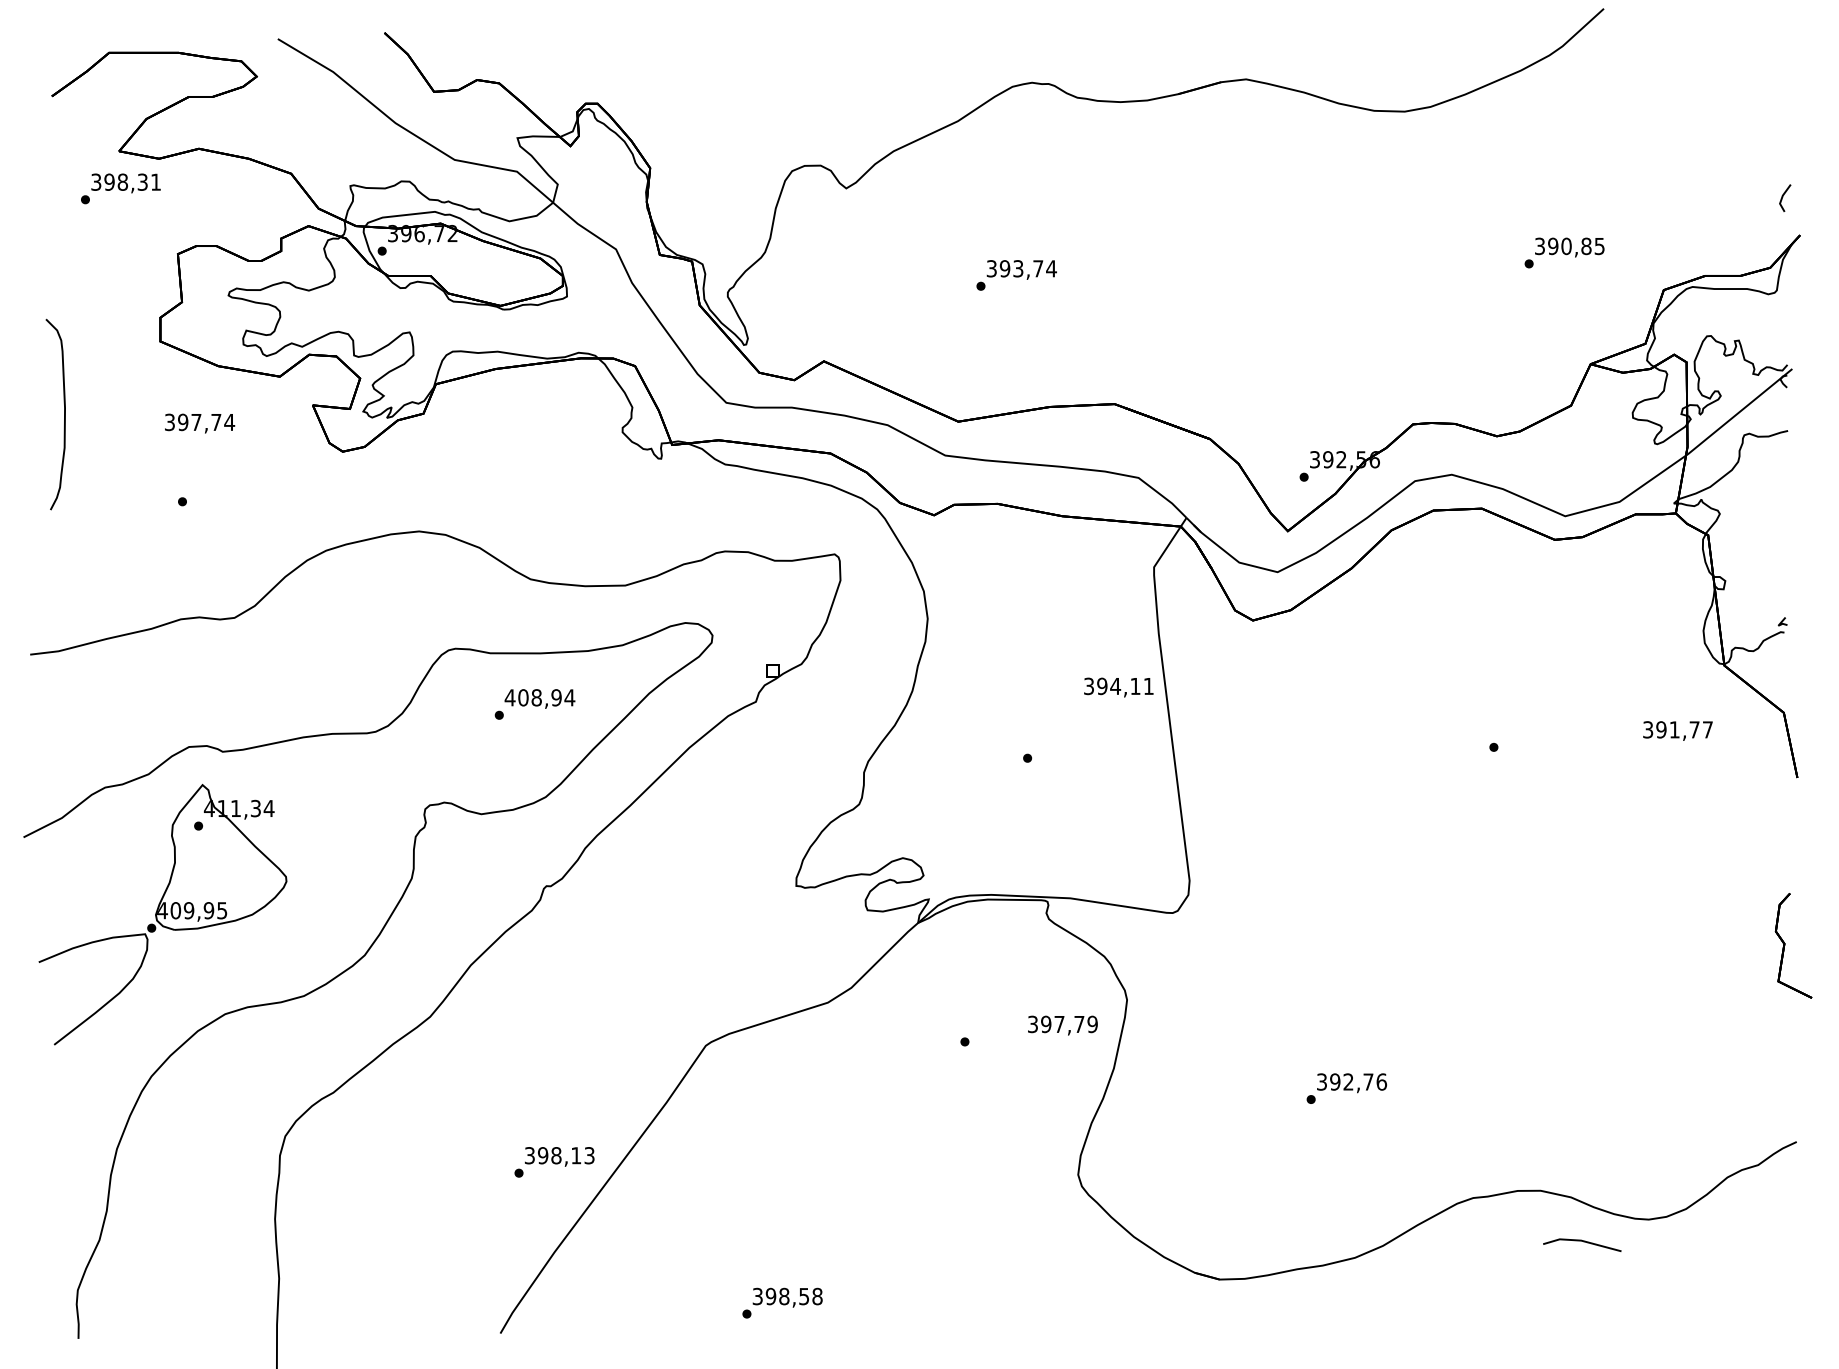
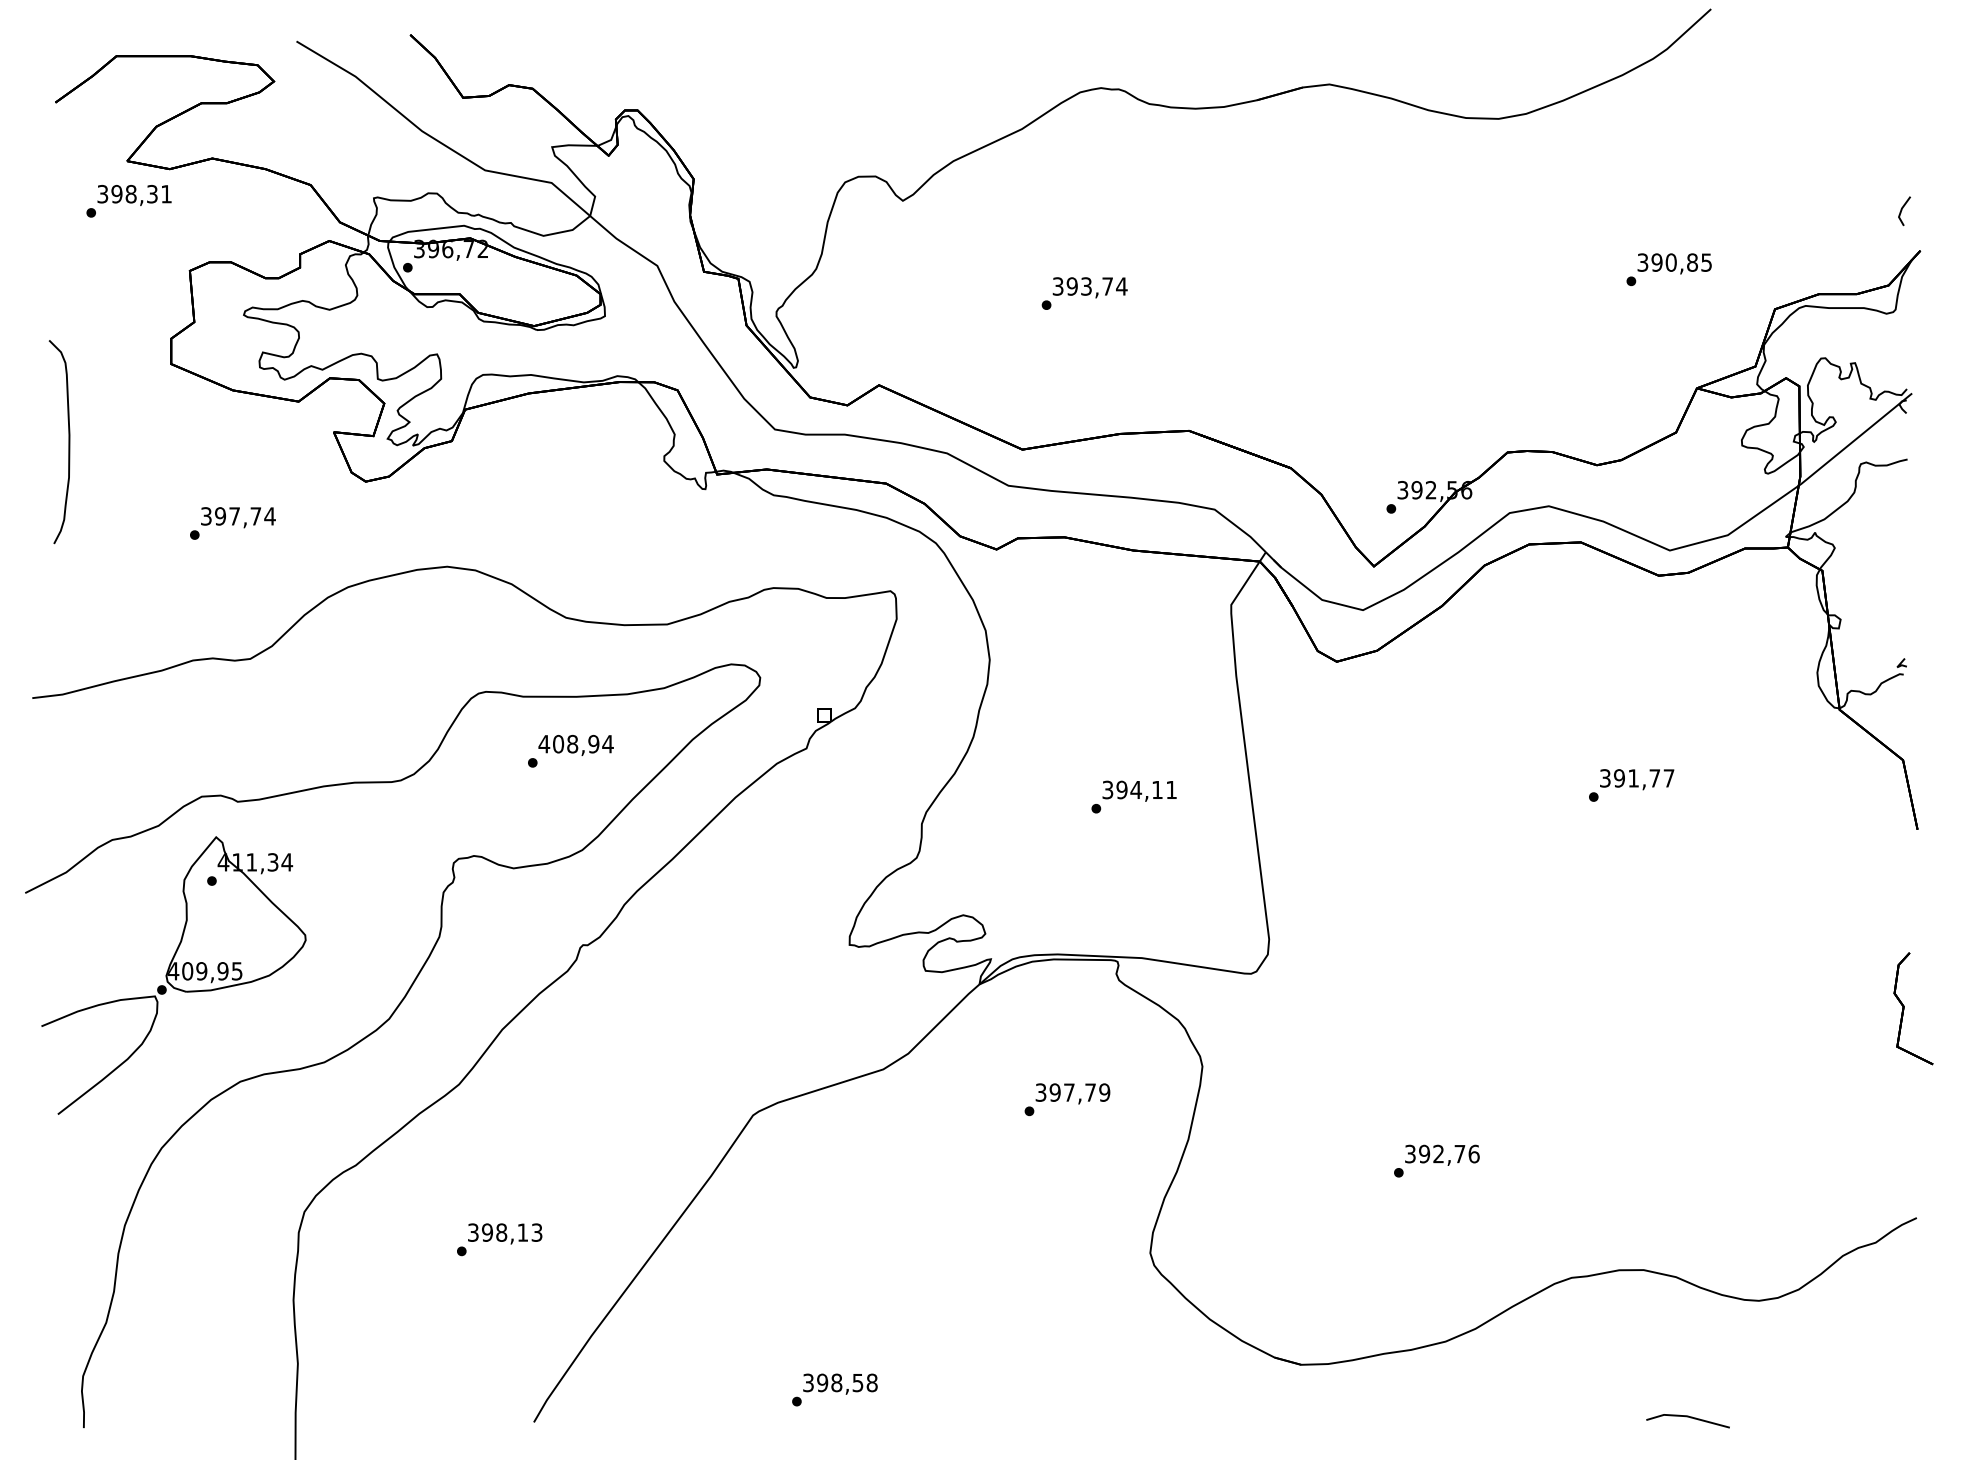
text: (200, 423) -> (238, 517), moved
text: (1118, 686) -> (1139, 790), moved
text: (1678, 730) -> (1637, 779), moved
text: (1062, 1025) -> (1072, 1093), moved
text: (554, 1162) -> (499, 1239), moved
line: (1581, 1241) -> (1687, 1417), moved

